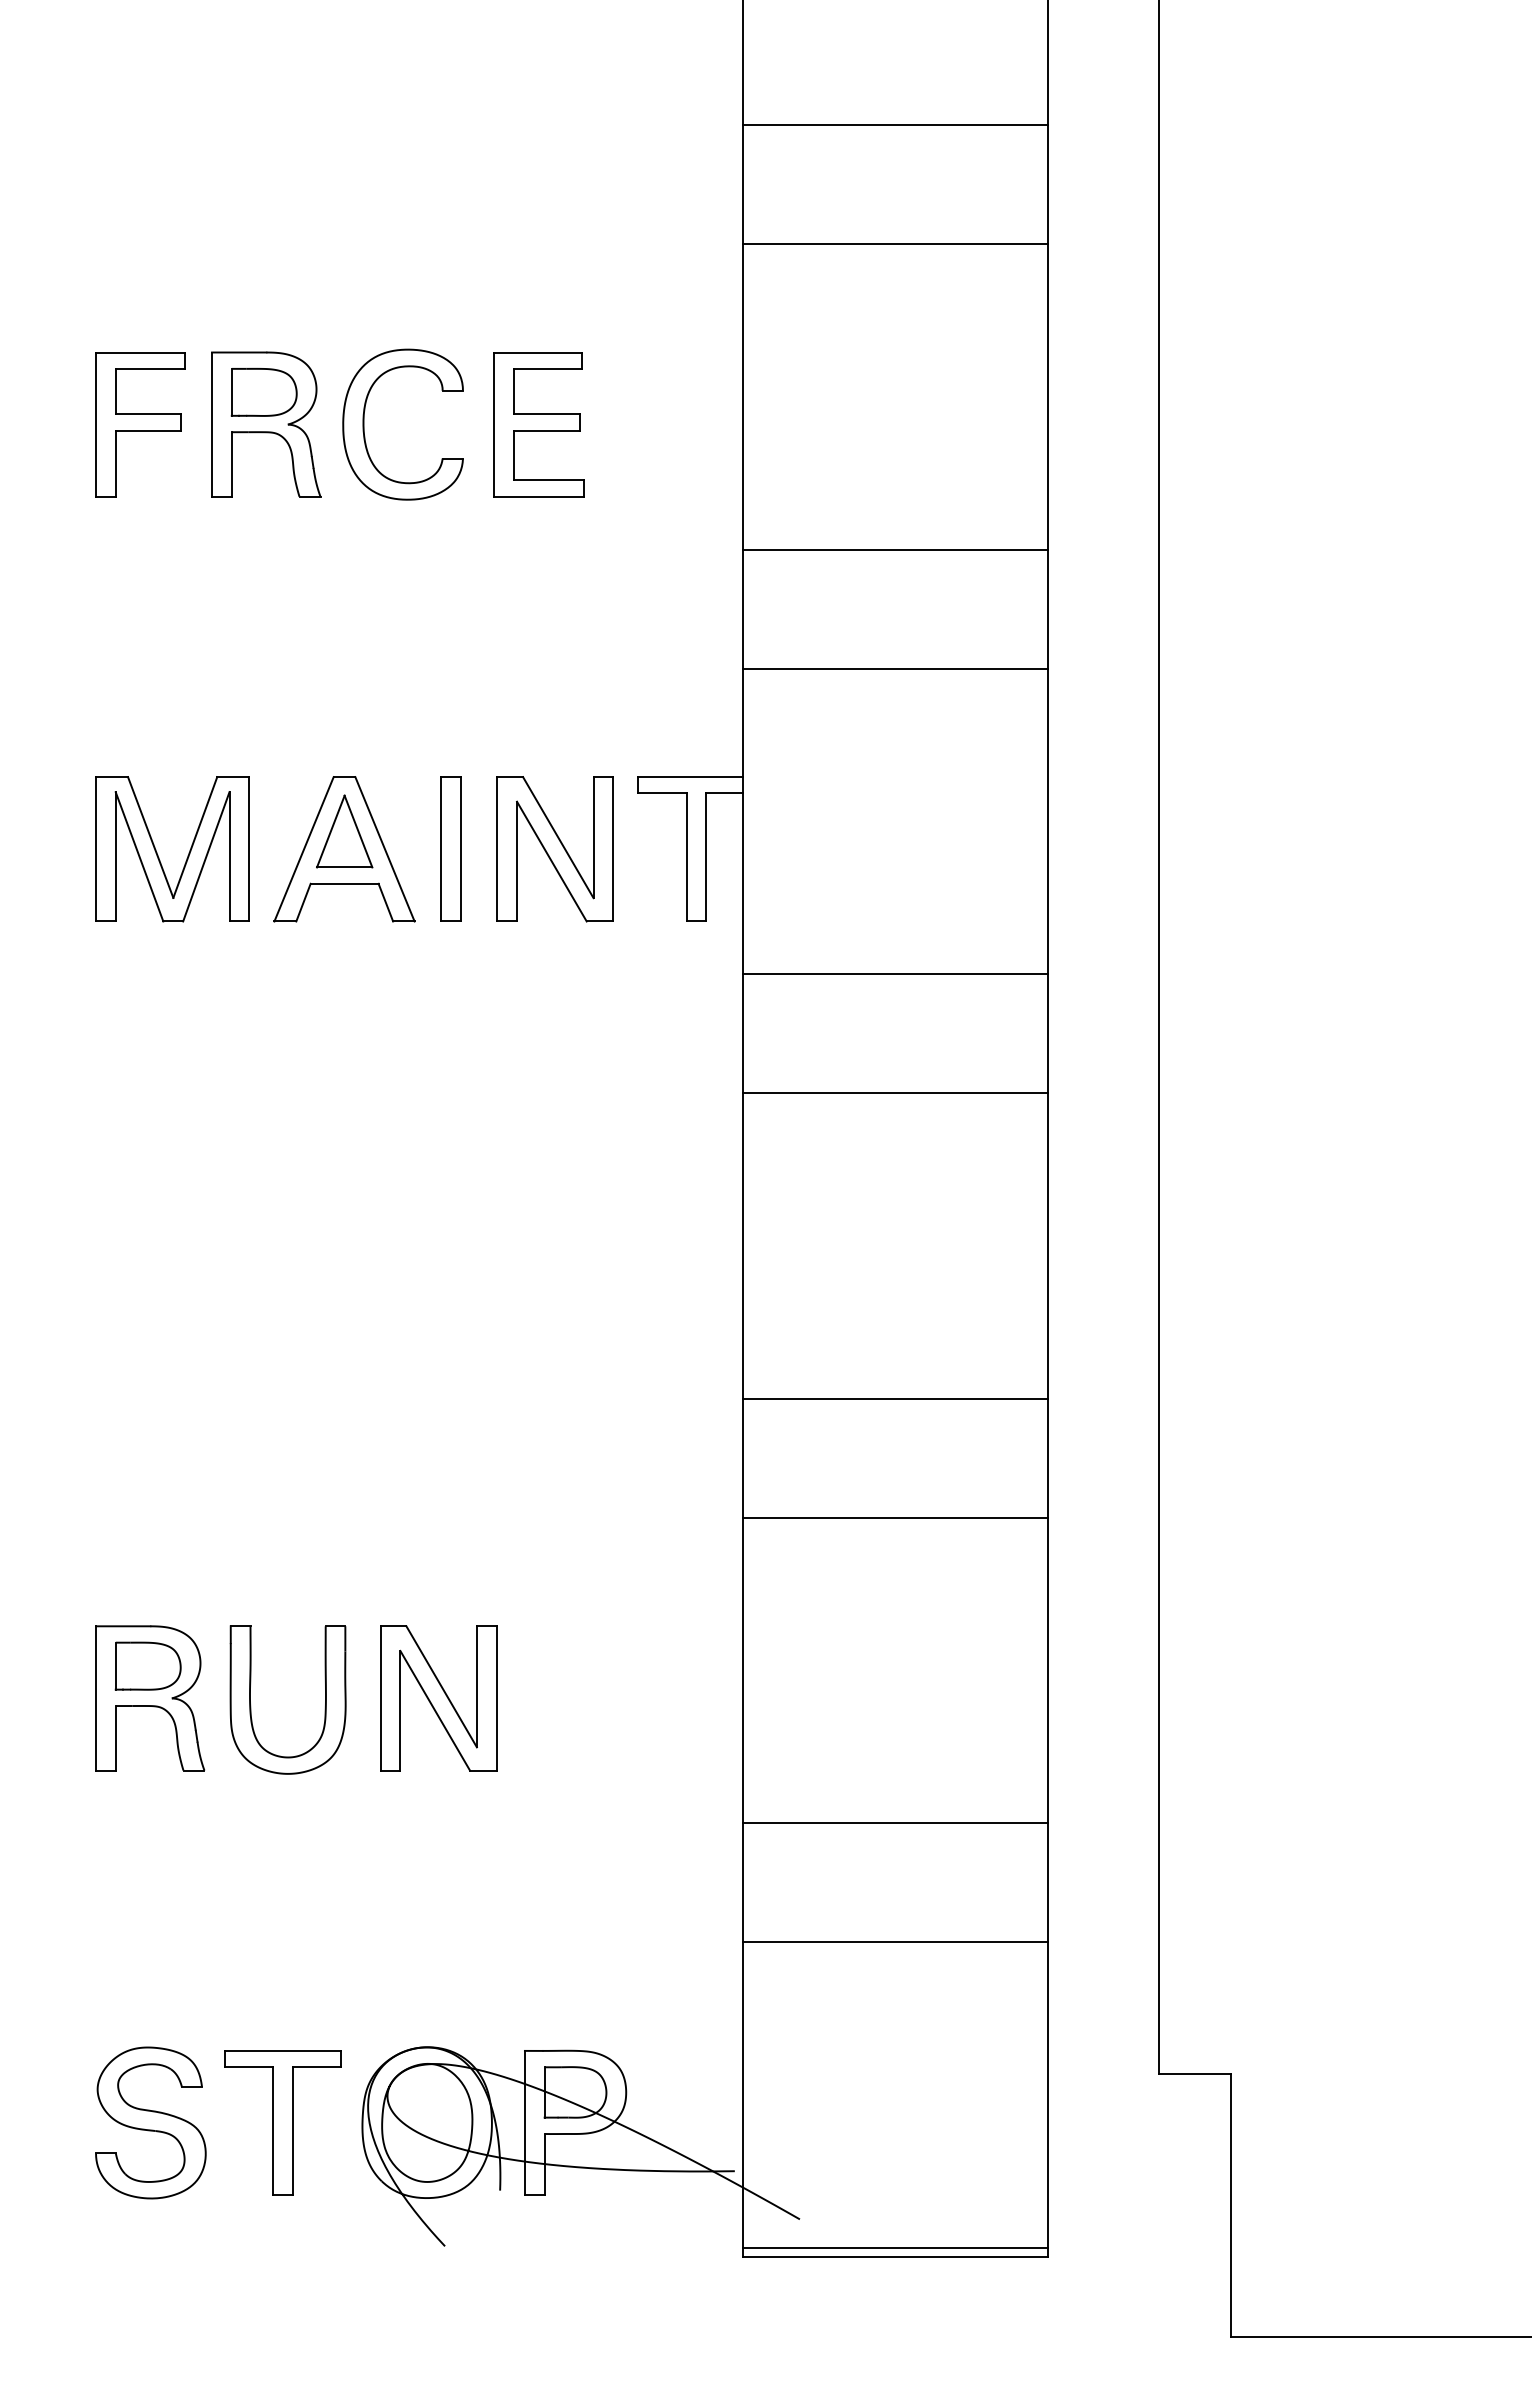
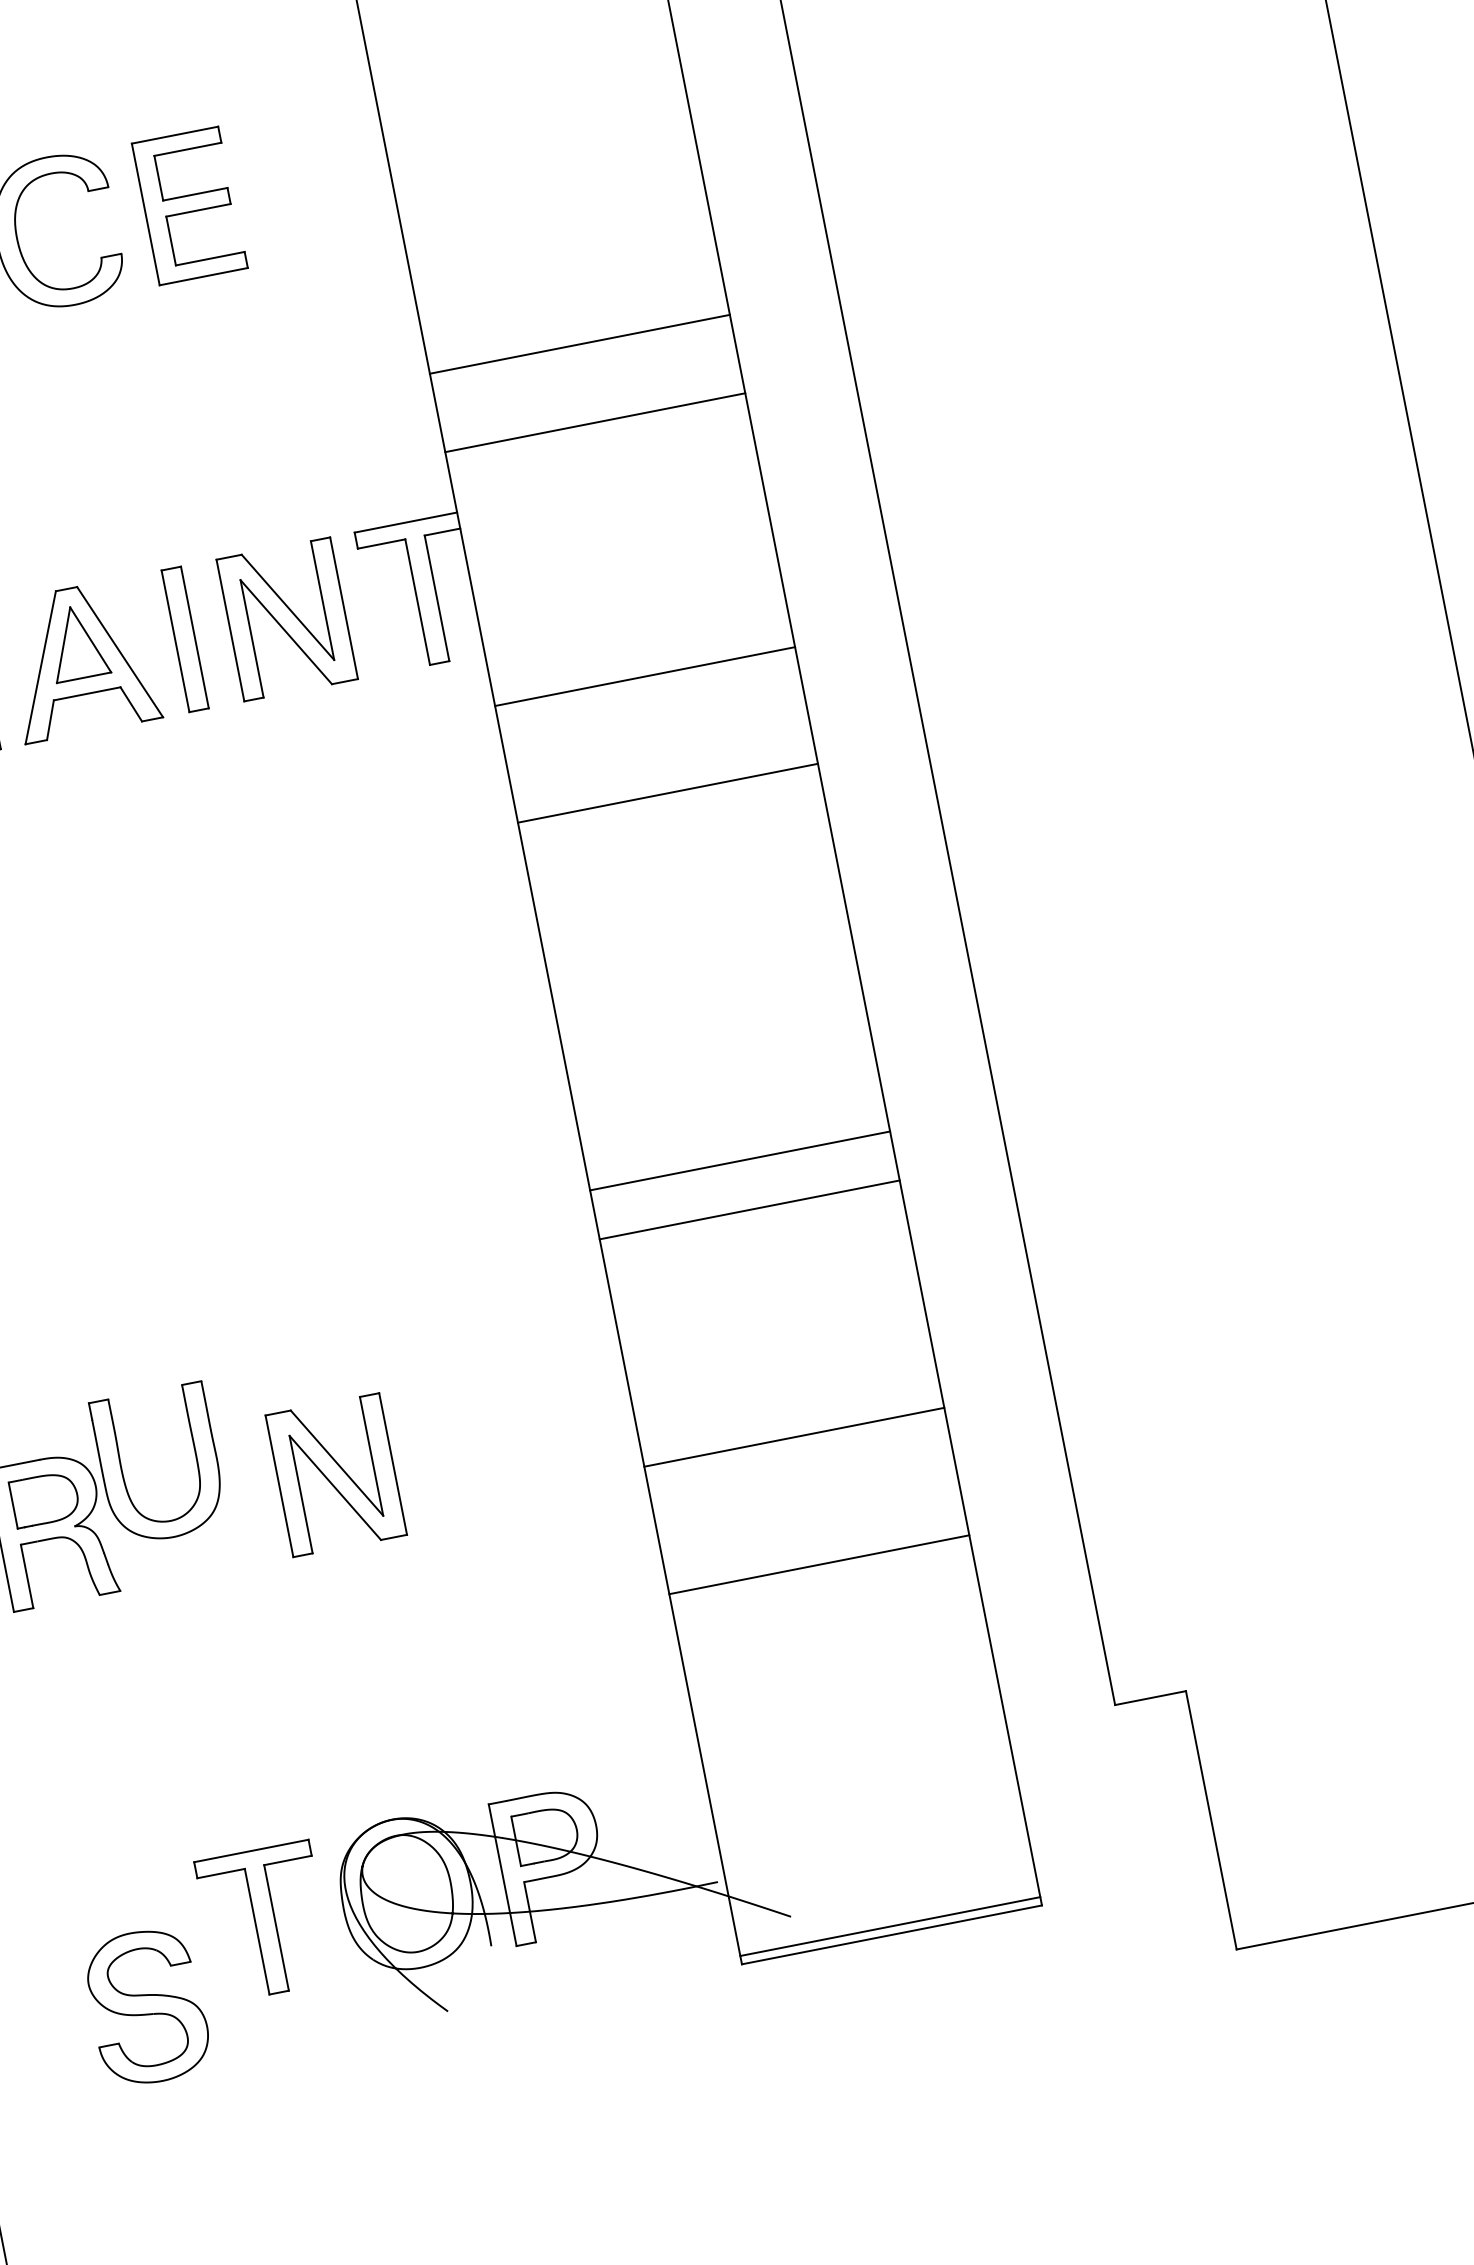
line: (895, 549) -> (579, 344), moved
line: (895, 668) -> (595, 422), moved
line: (895, 1398) -> (740, 1160), moved
part: (251, 1705) -> (124, 1476), moved
line: (895, 1823) -> (794, 1437), moved
line: (895, 1942) -> (819, 1564), moved
part: (150, 2122) -> (146, 2006), moved

